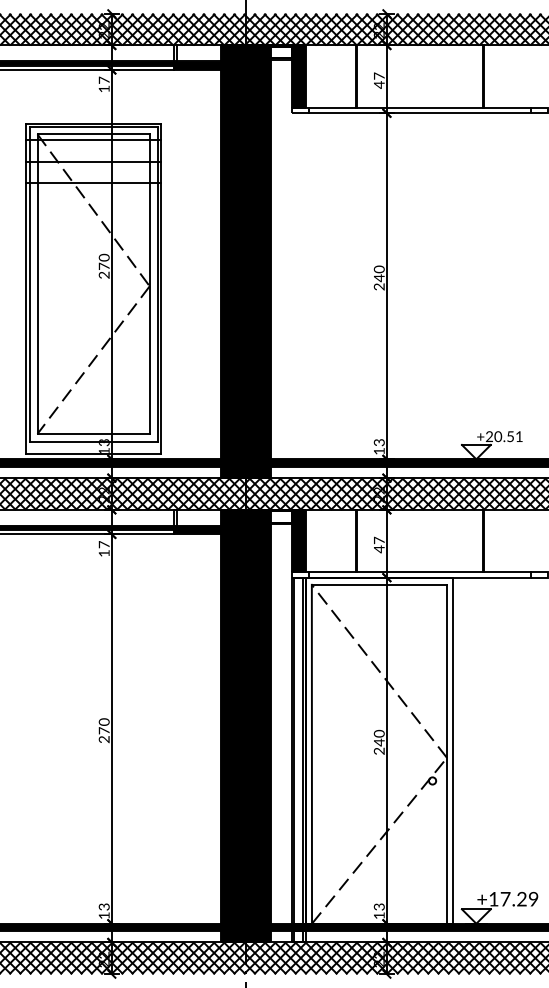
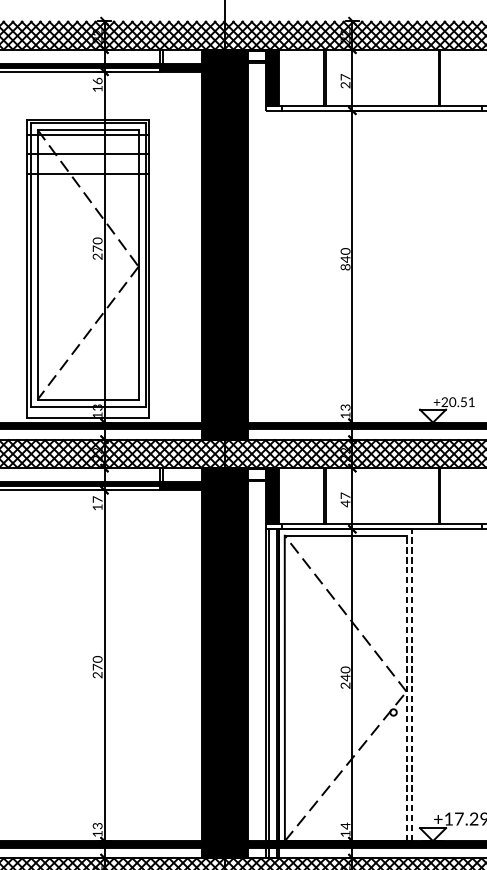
text: (103, 79) -> (97, 80), 17 -> 16
text: (378, 84) -> (344, 84), 47 -> 27
text: (379, 286) -> (345, 266), 240 -> 840
line: (453, 750) -> (412, 685), solid -> dashed
line: (447, 753) -> (407, 687), solid -> dashed
text: (378, 906) -> (344, 825), 13 -> 14

